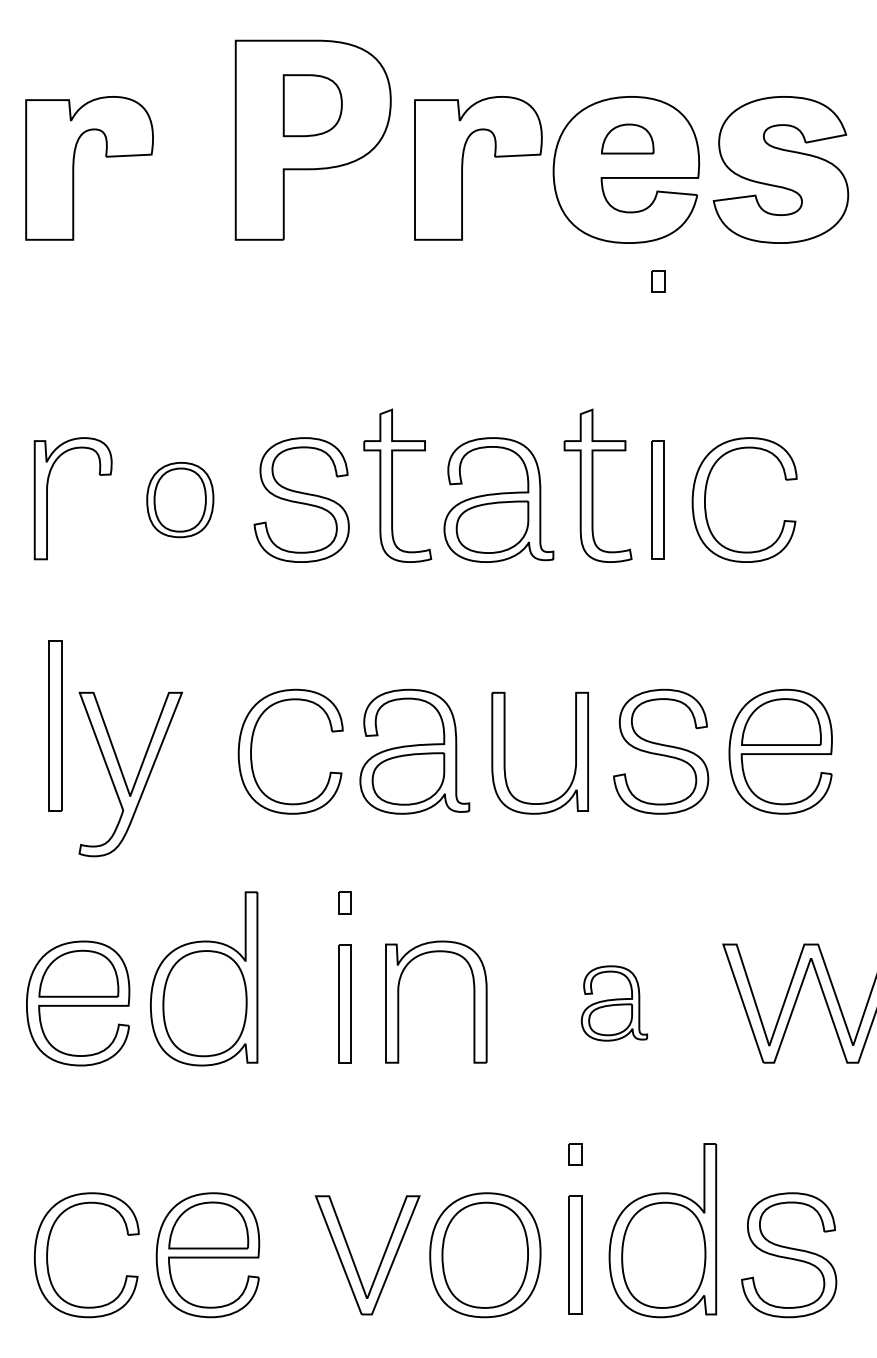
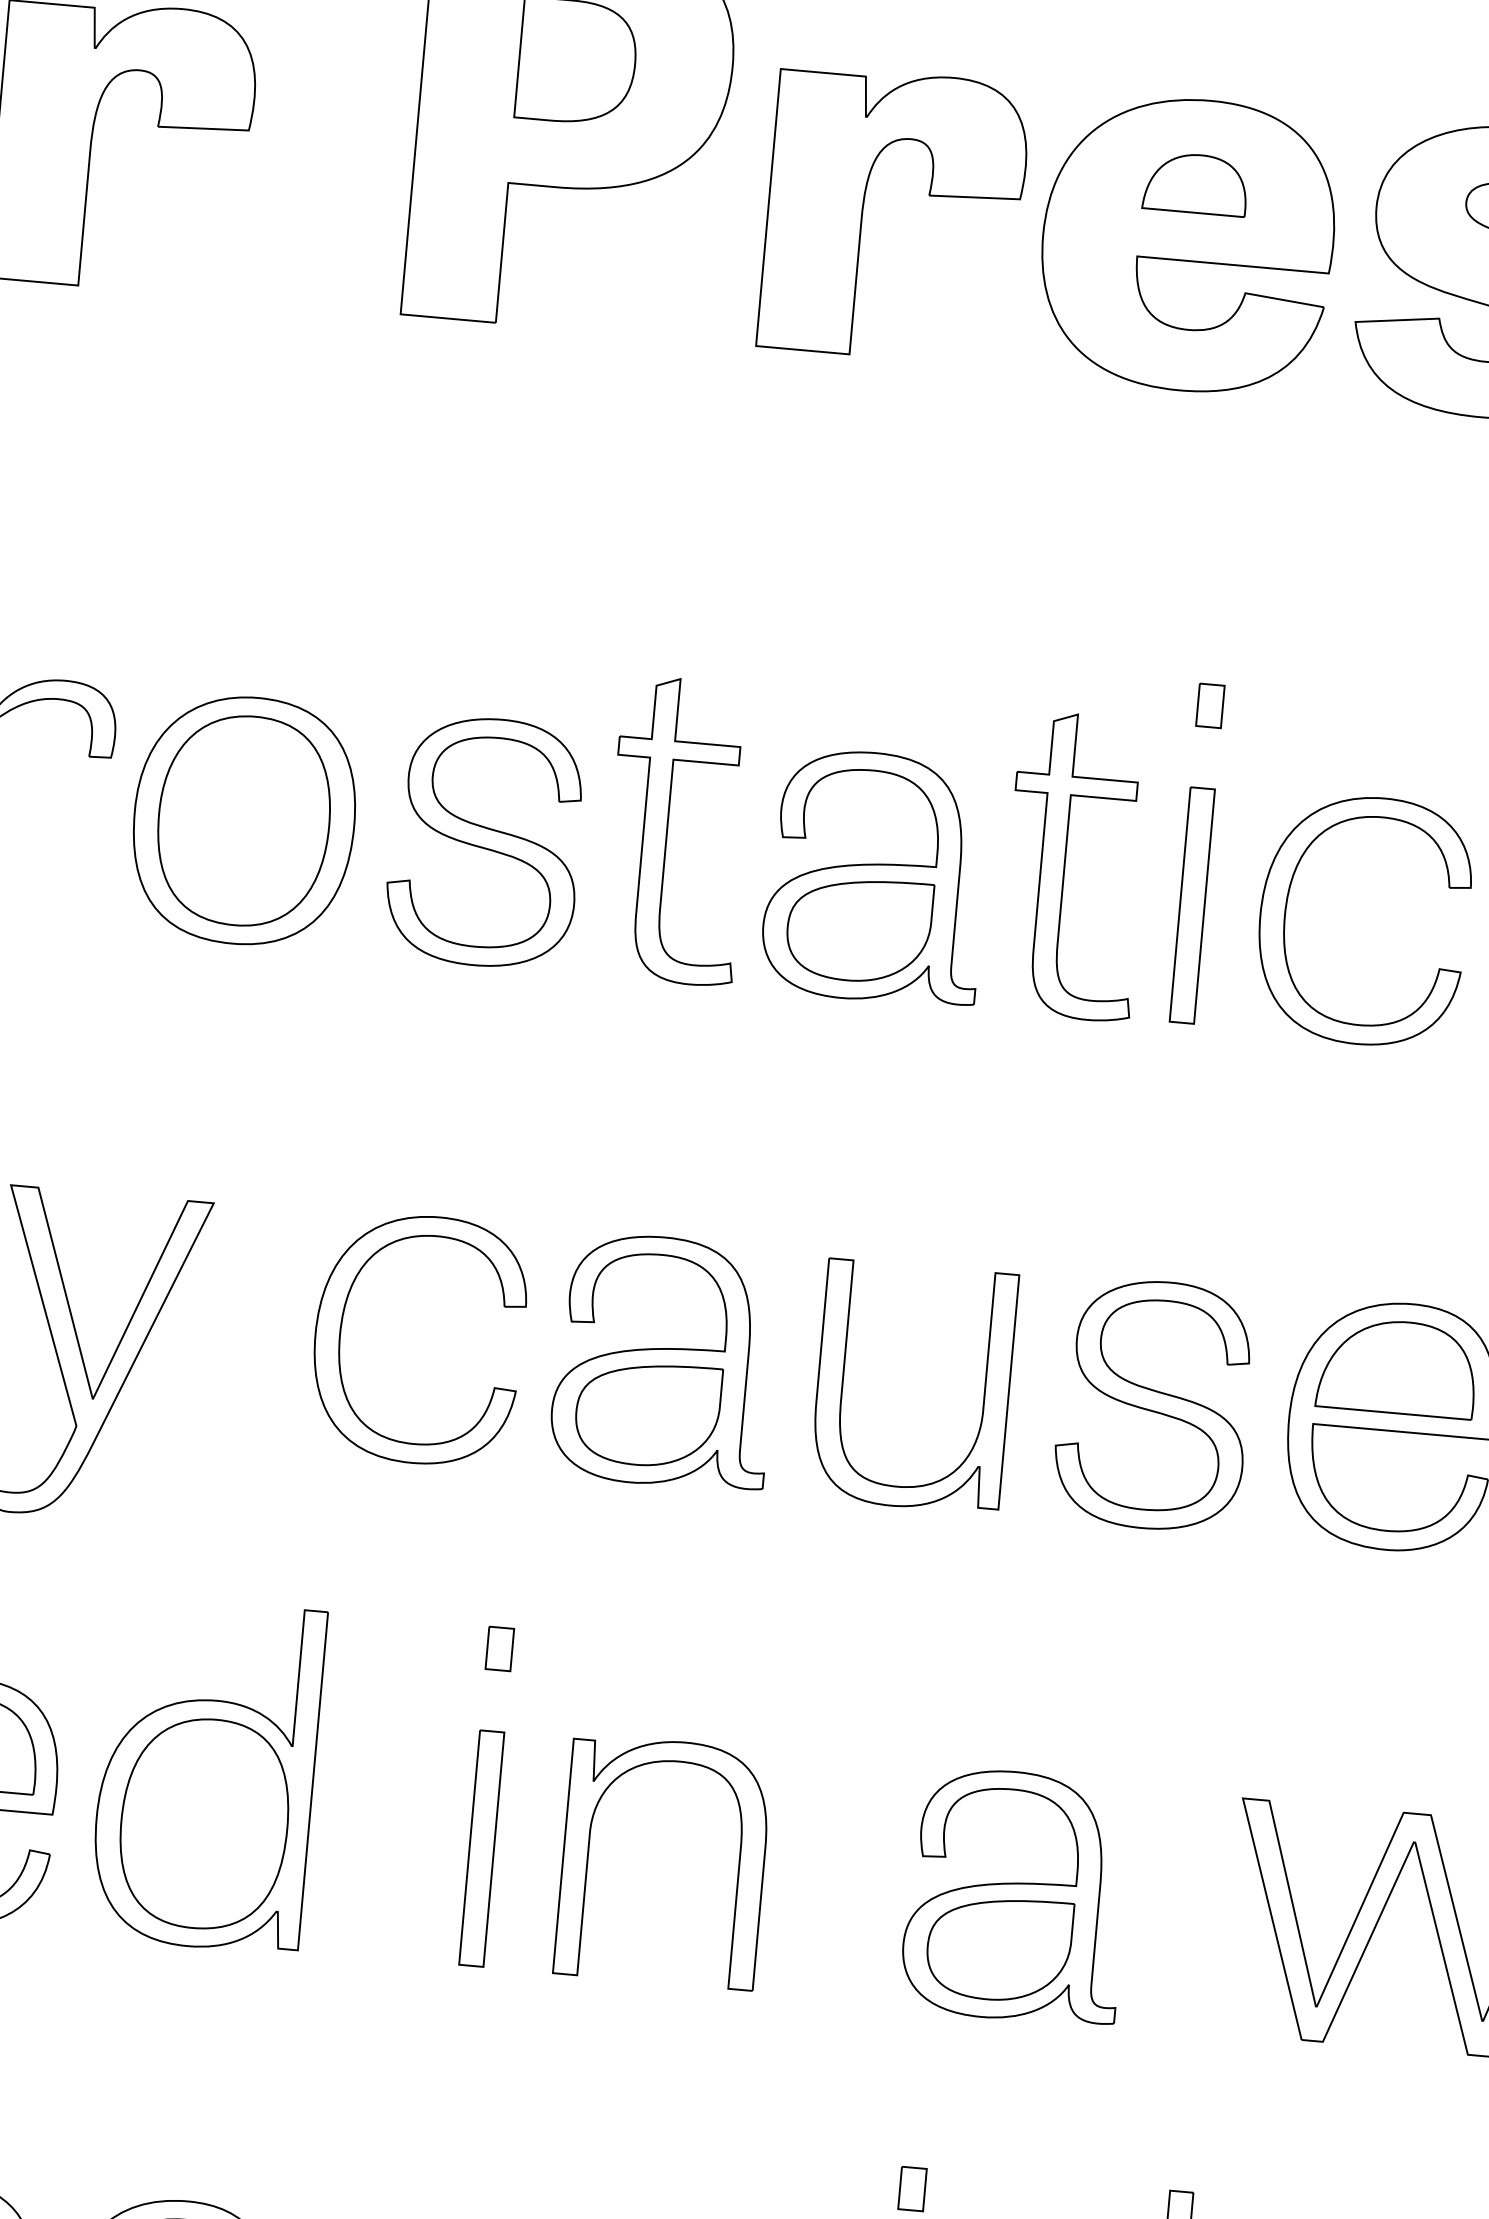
part: (658, 281) -> (1210, 705), moved
part: (180, 499) -> (245, 819), size x1.67
part: (614, 1003) -> (1016, 1896), size x1.67

